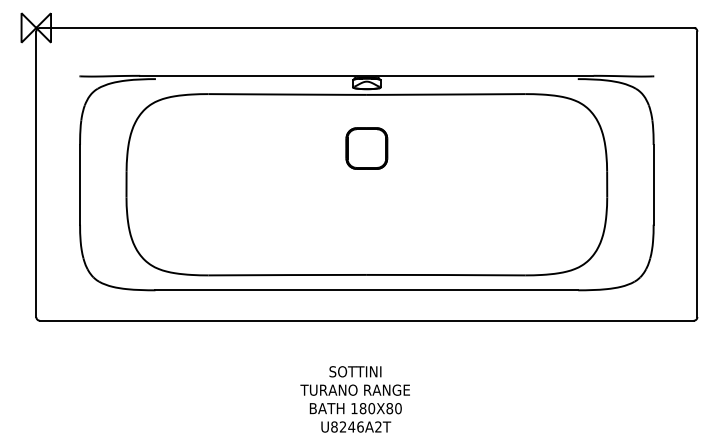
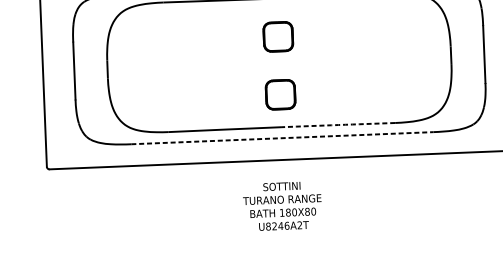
part: (366, 229) -> (280, 94), added
arc: (446, 275) -> (338, 125), solid -> dashed
line: (367, 290) -> (282, 138), solid -> dashed
text: (354, 399) -> (282, 206), moved

